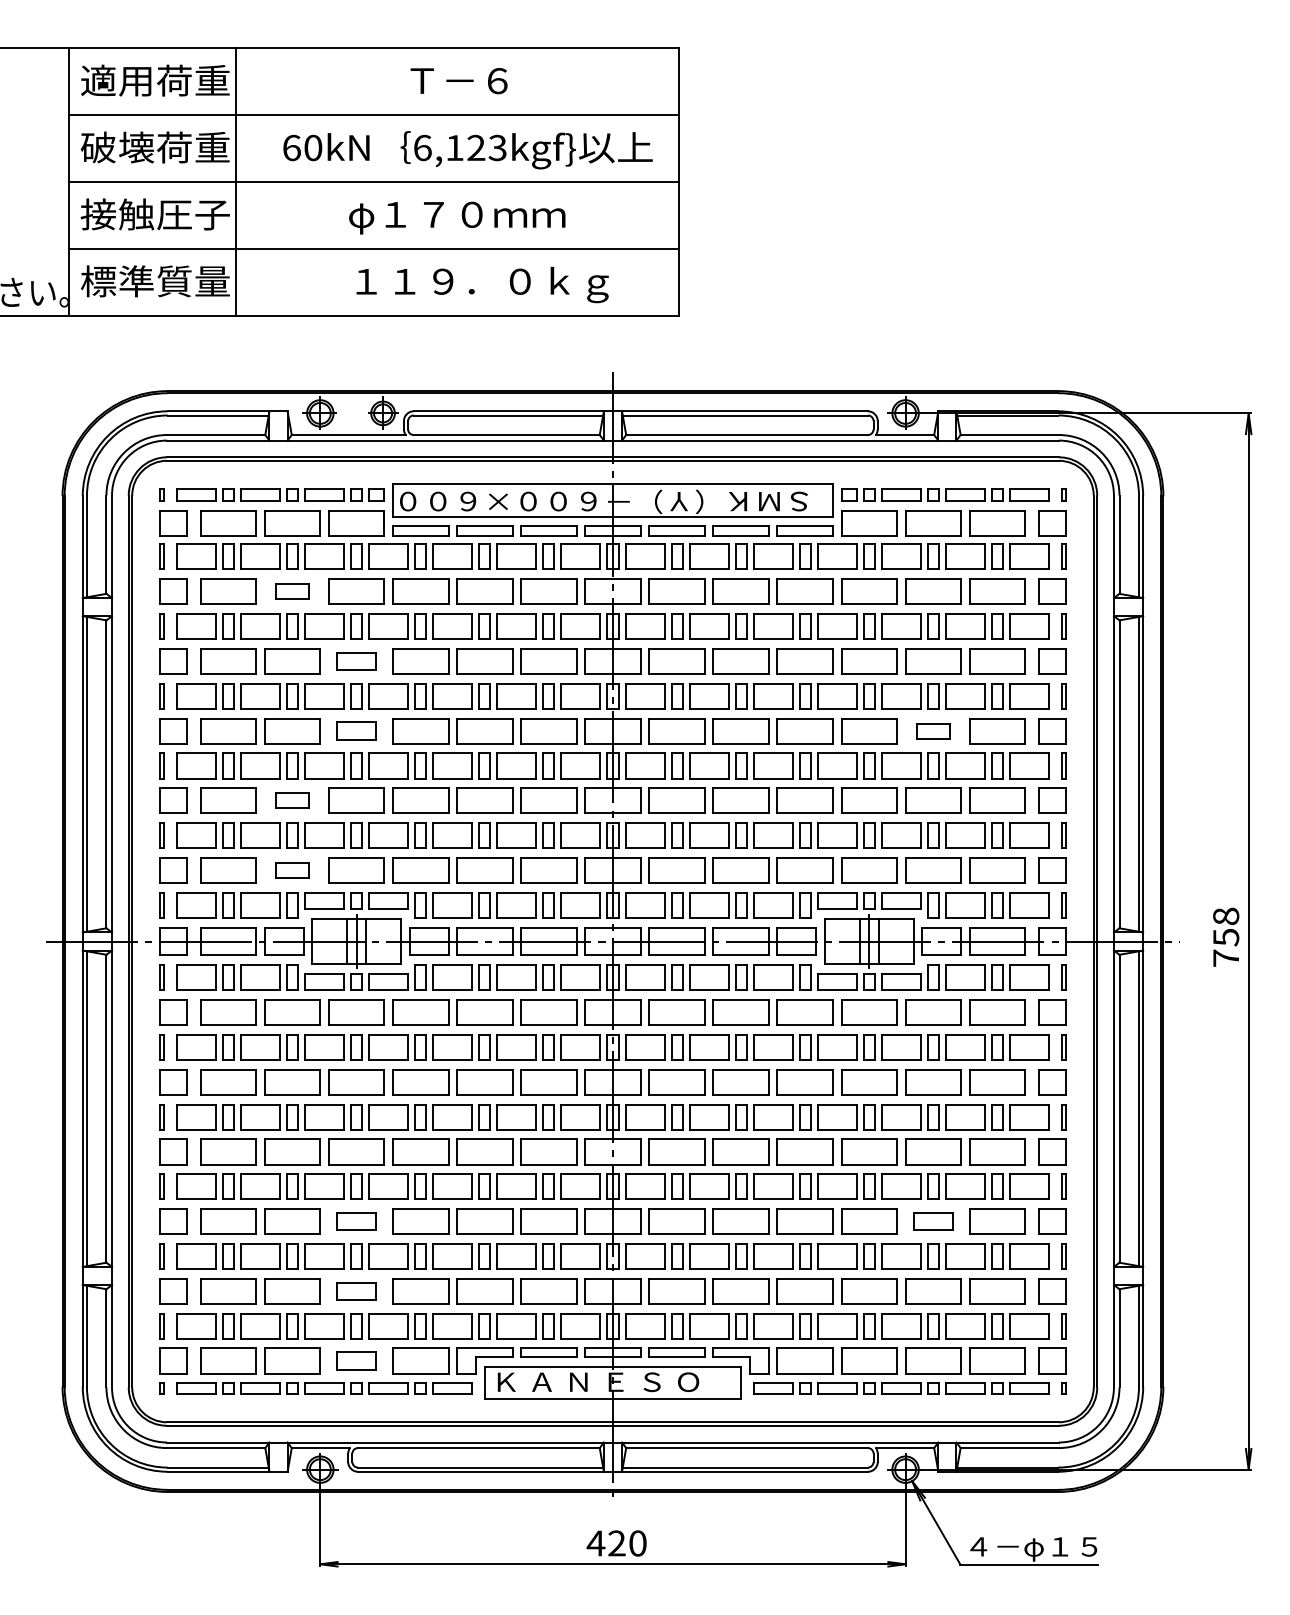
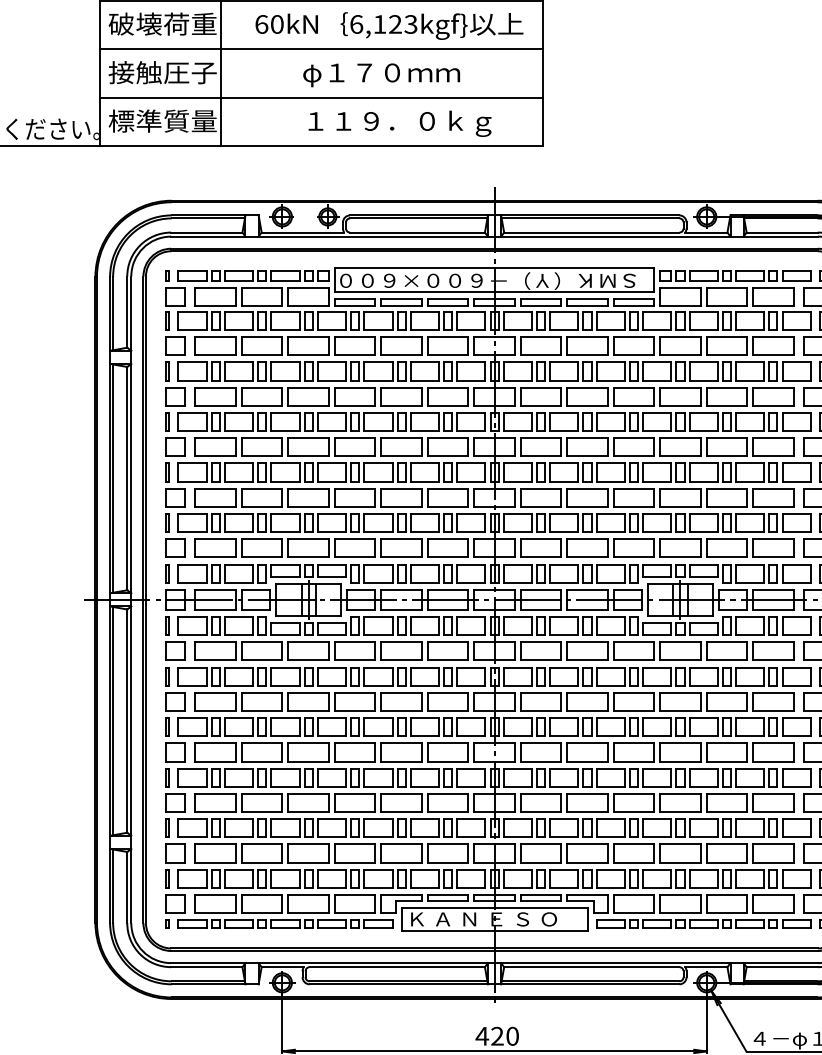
part: (292, 591) -> (262, 346), size x1.67
part: (356, 661) -> (308, 396), size x1.43
part: (356, 731) -> (308, 447), size x1.43
part: (933, 731) -> (726, 447), size x1.67
part: (292, 800) -> (262, 497), size x1.67
part: (292, 870) -> (262, 548), size x1.67
part: (356, 1221) -> (308, 802), size x1.43
part: (933, 1221) -> (726, 802), size x1.43
part: (356, 1291) -> (308, 853), size x1.43
part: (356, 1360) -> (308, 903), size x1.43

